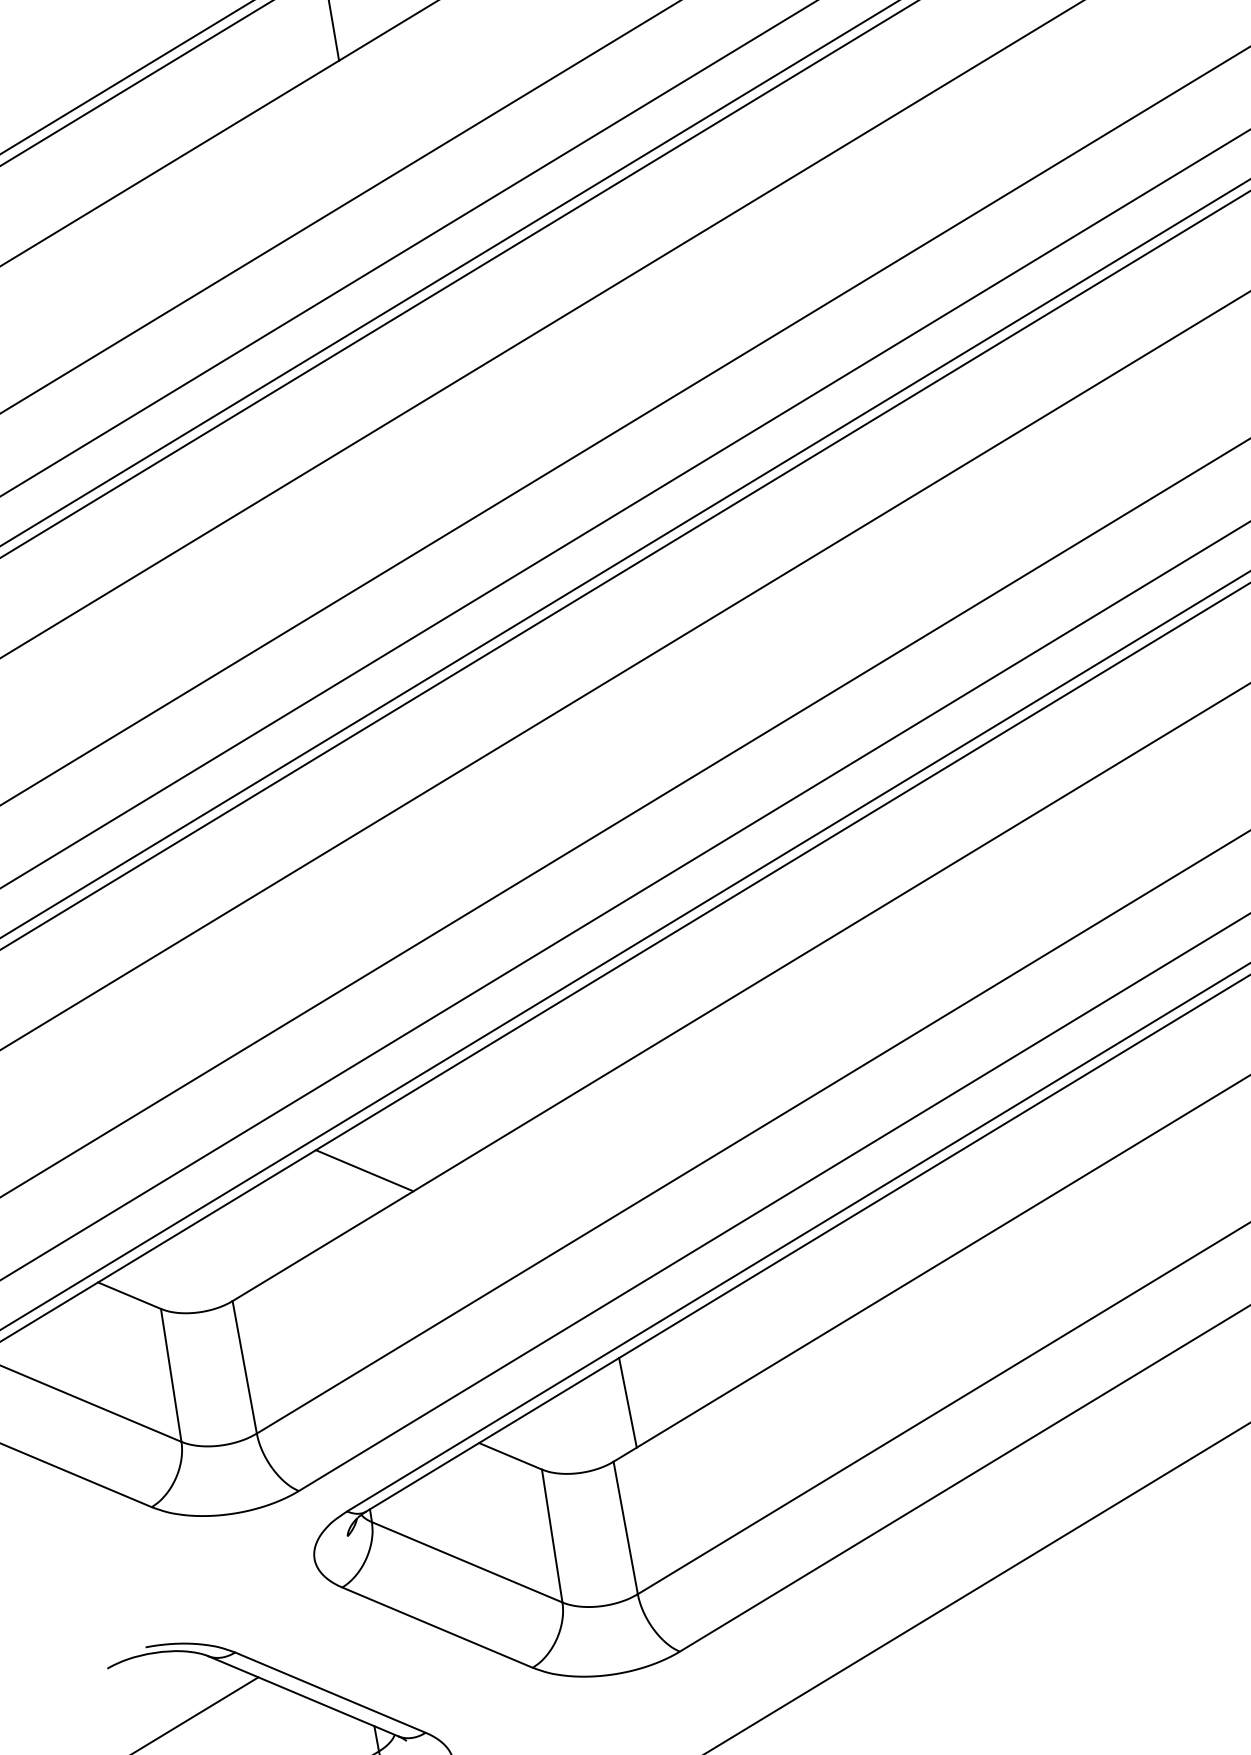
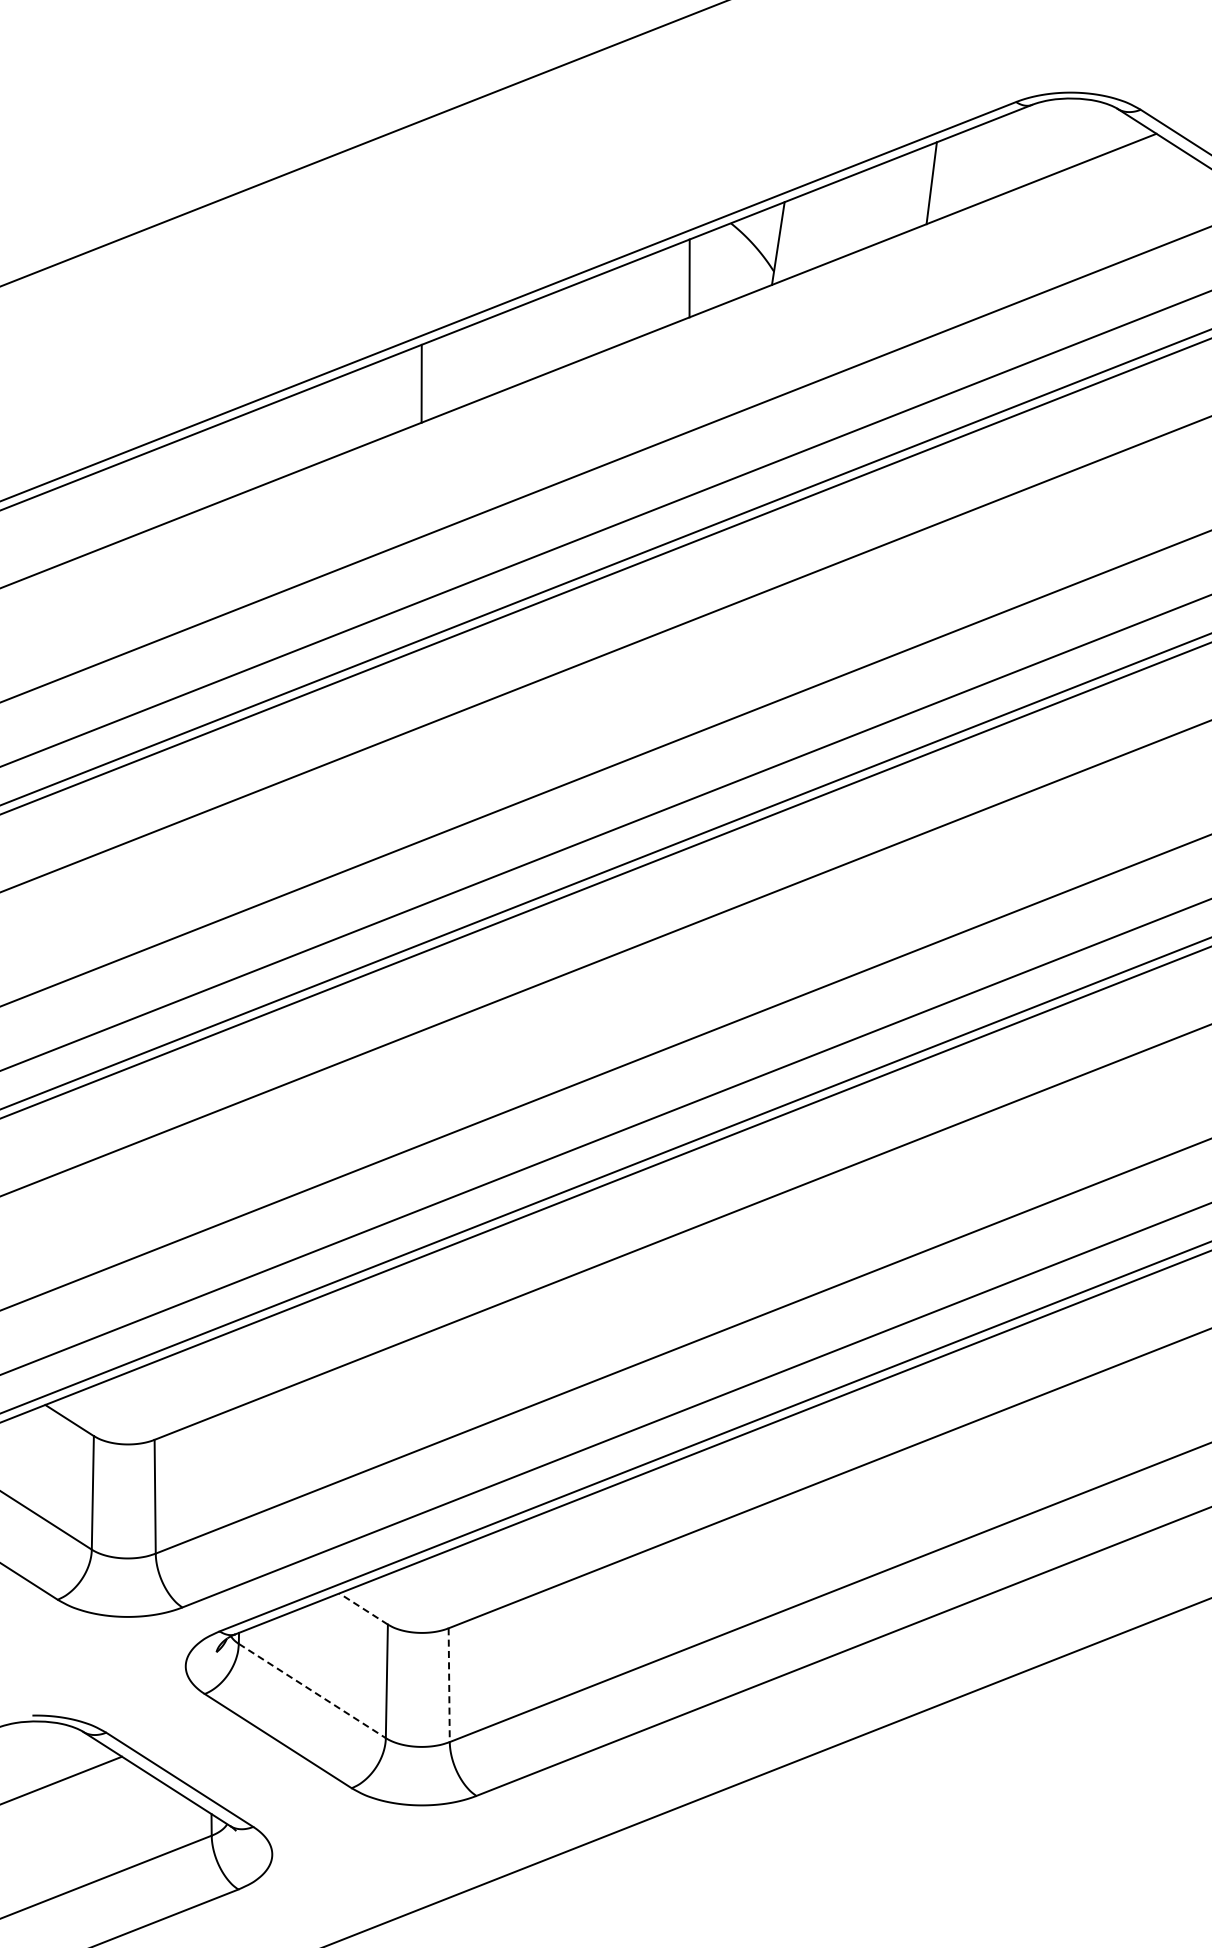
line: (363, 1171) -> (282, 1350), removed
line: (627, 1401) -> (468, 1580), removed
line: (510, 1456) -> (363, 1609), solid -> dashed
line: (626, 1528) -> (449, 1685), solid -> dashed
line: (467, 1562) -> (312, 1691), solid -> dashed

